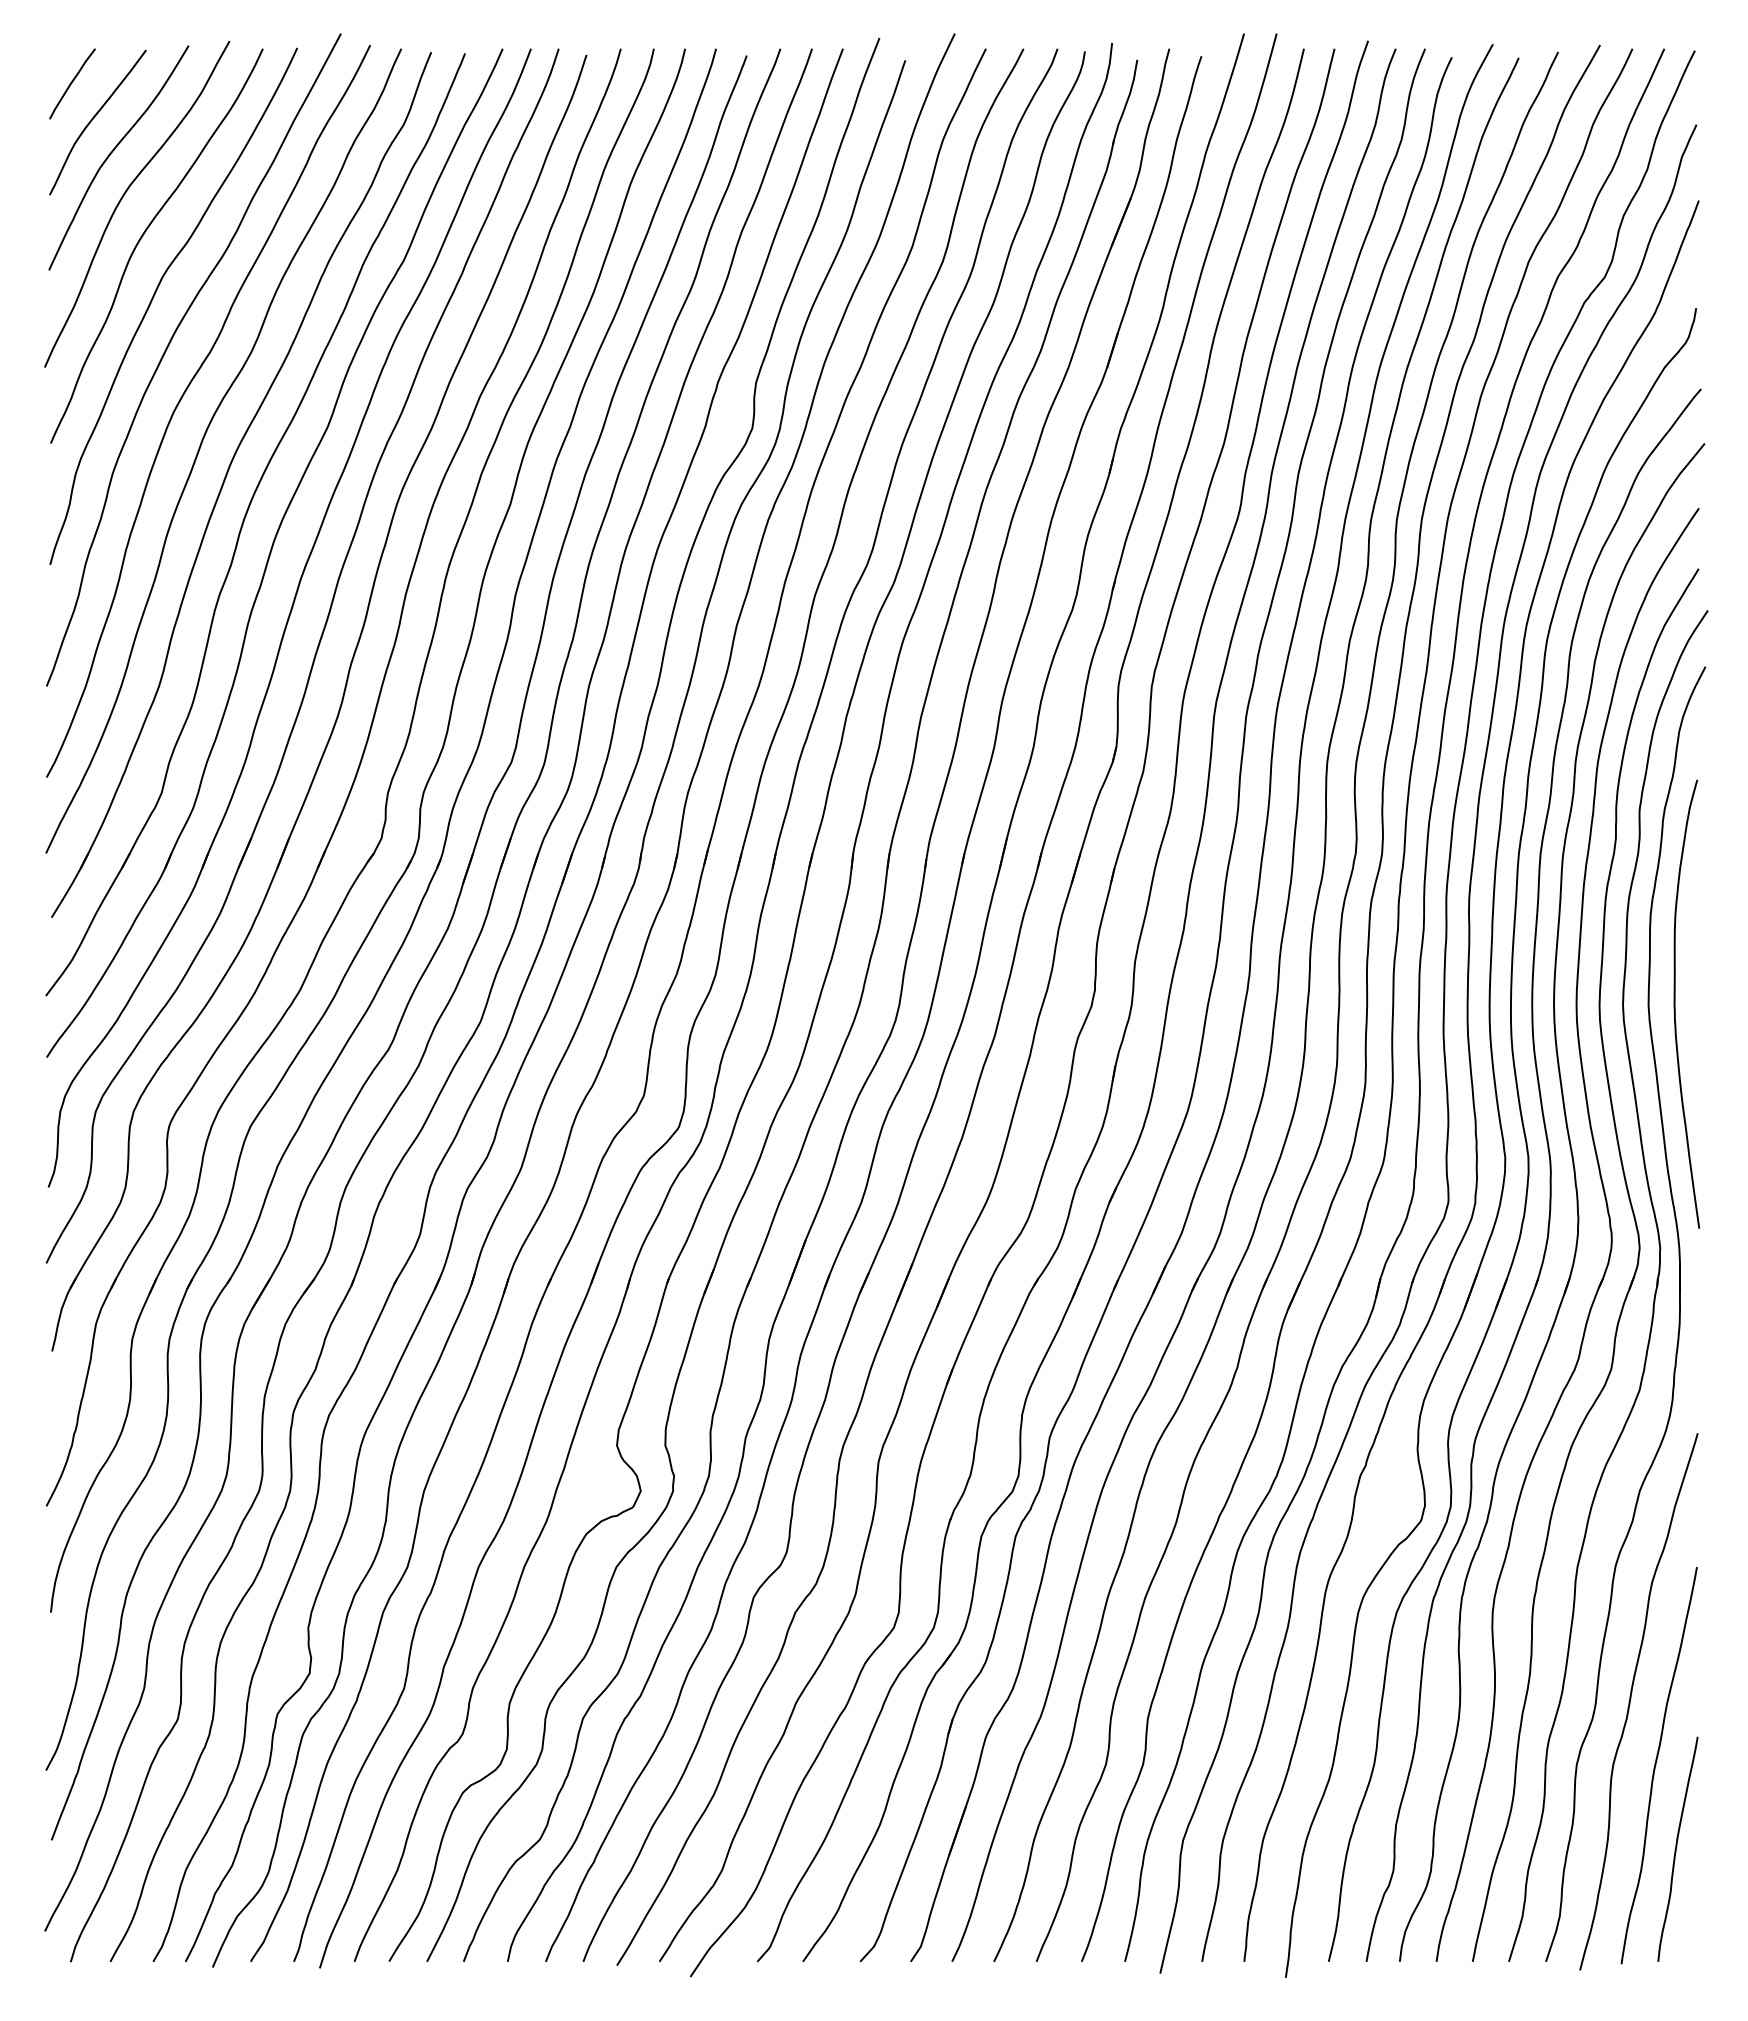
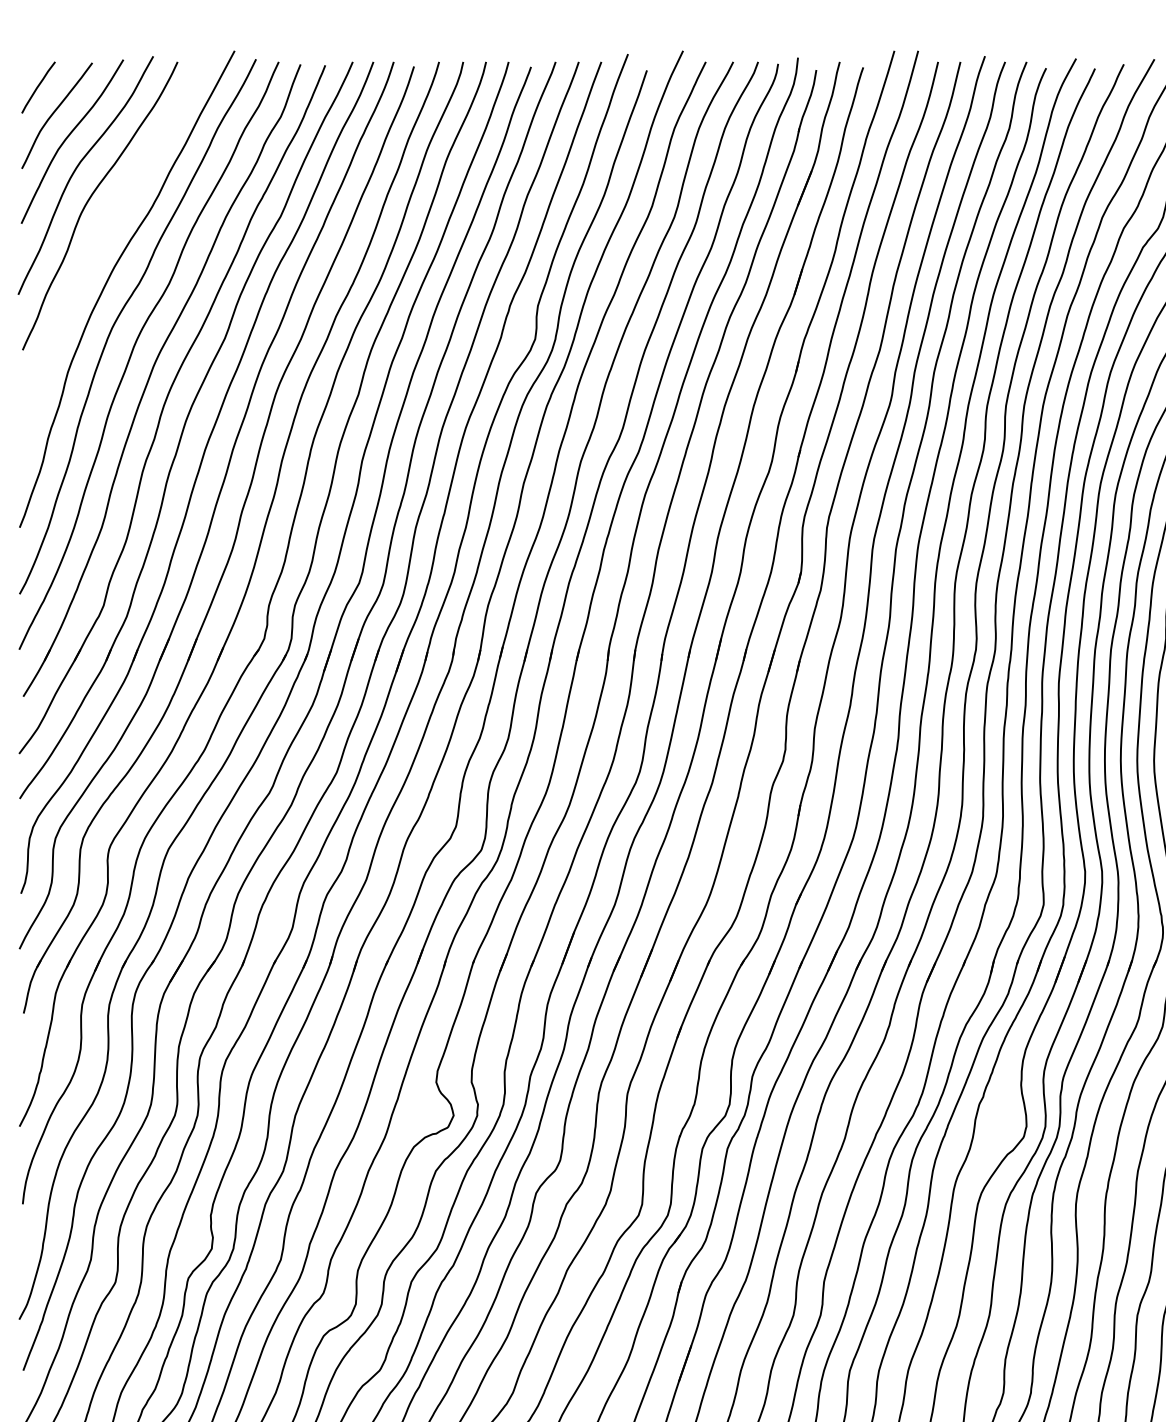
curve: (153, 299) -> (97, 245), removed

